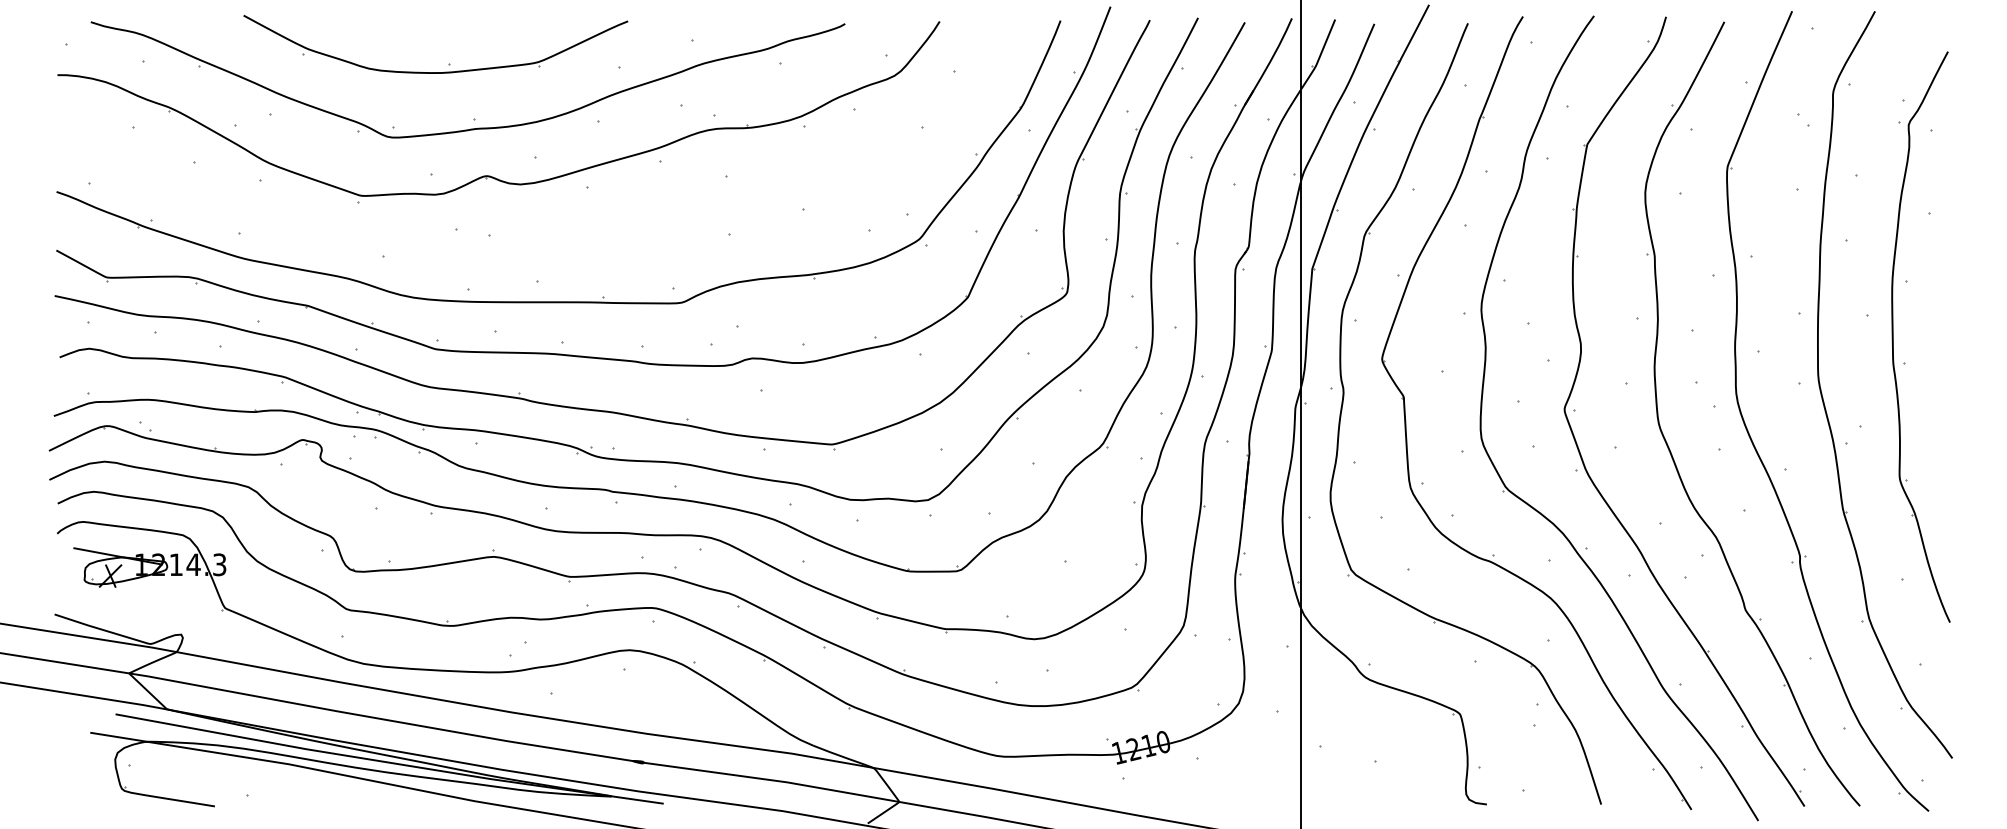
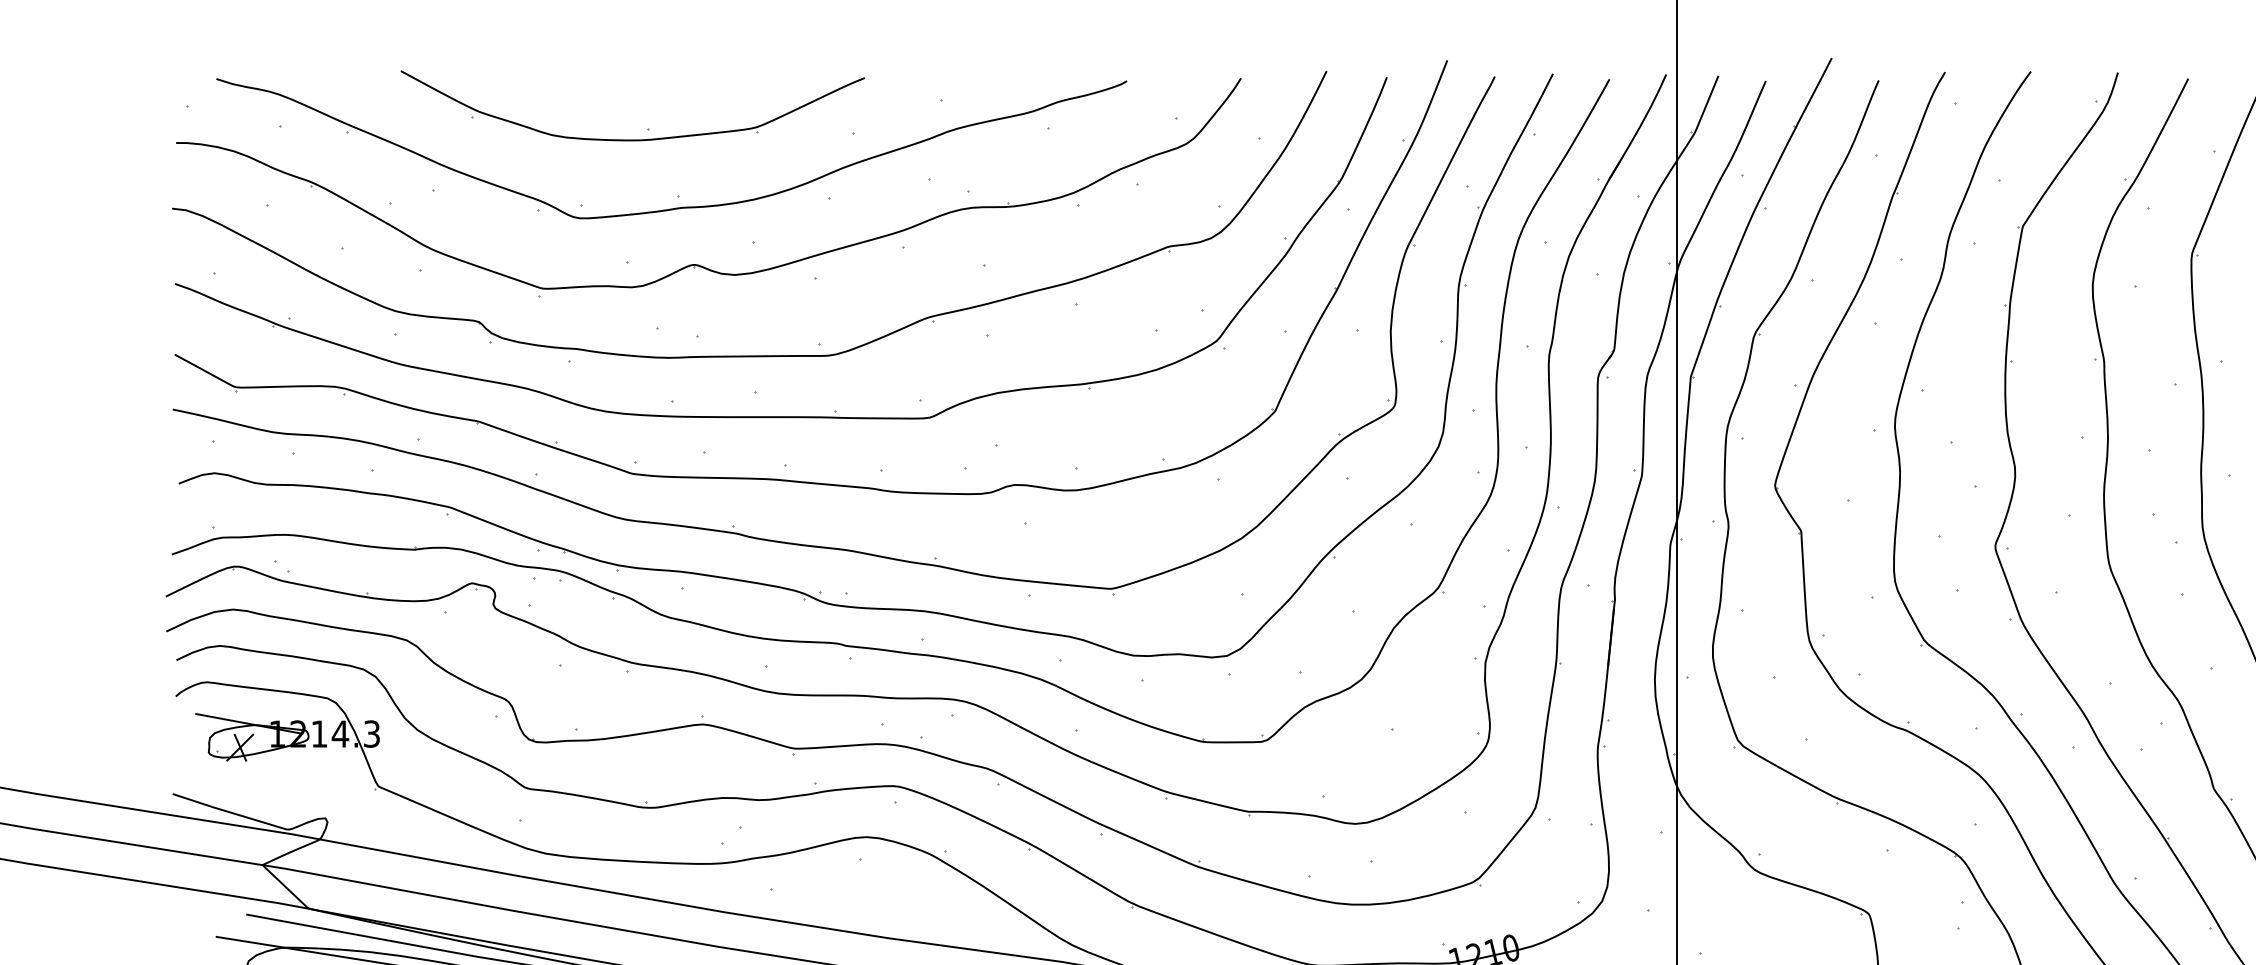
part: (543, 250) -> (762, 354), added

